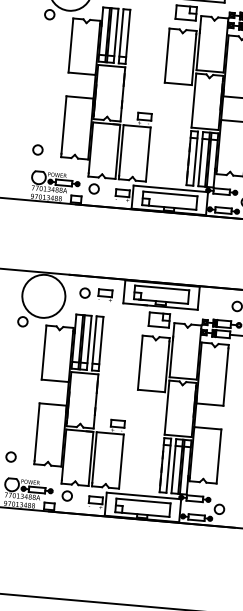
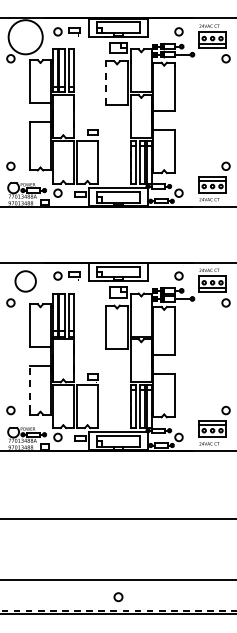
line: (167, 55) -> (106, 82), solid -> dashed
circle: (43, 296) -> (25, 281), size x0.6
line: (36, 432) -> (29, 389), solid -> dashed

